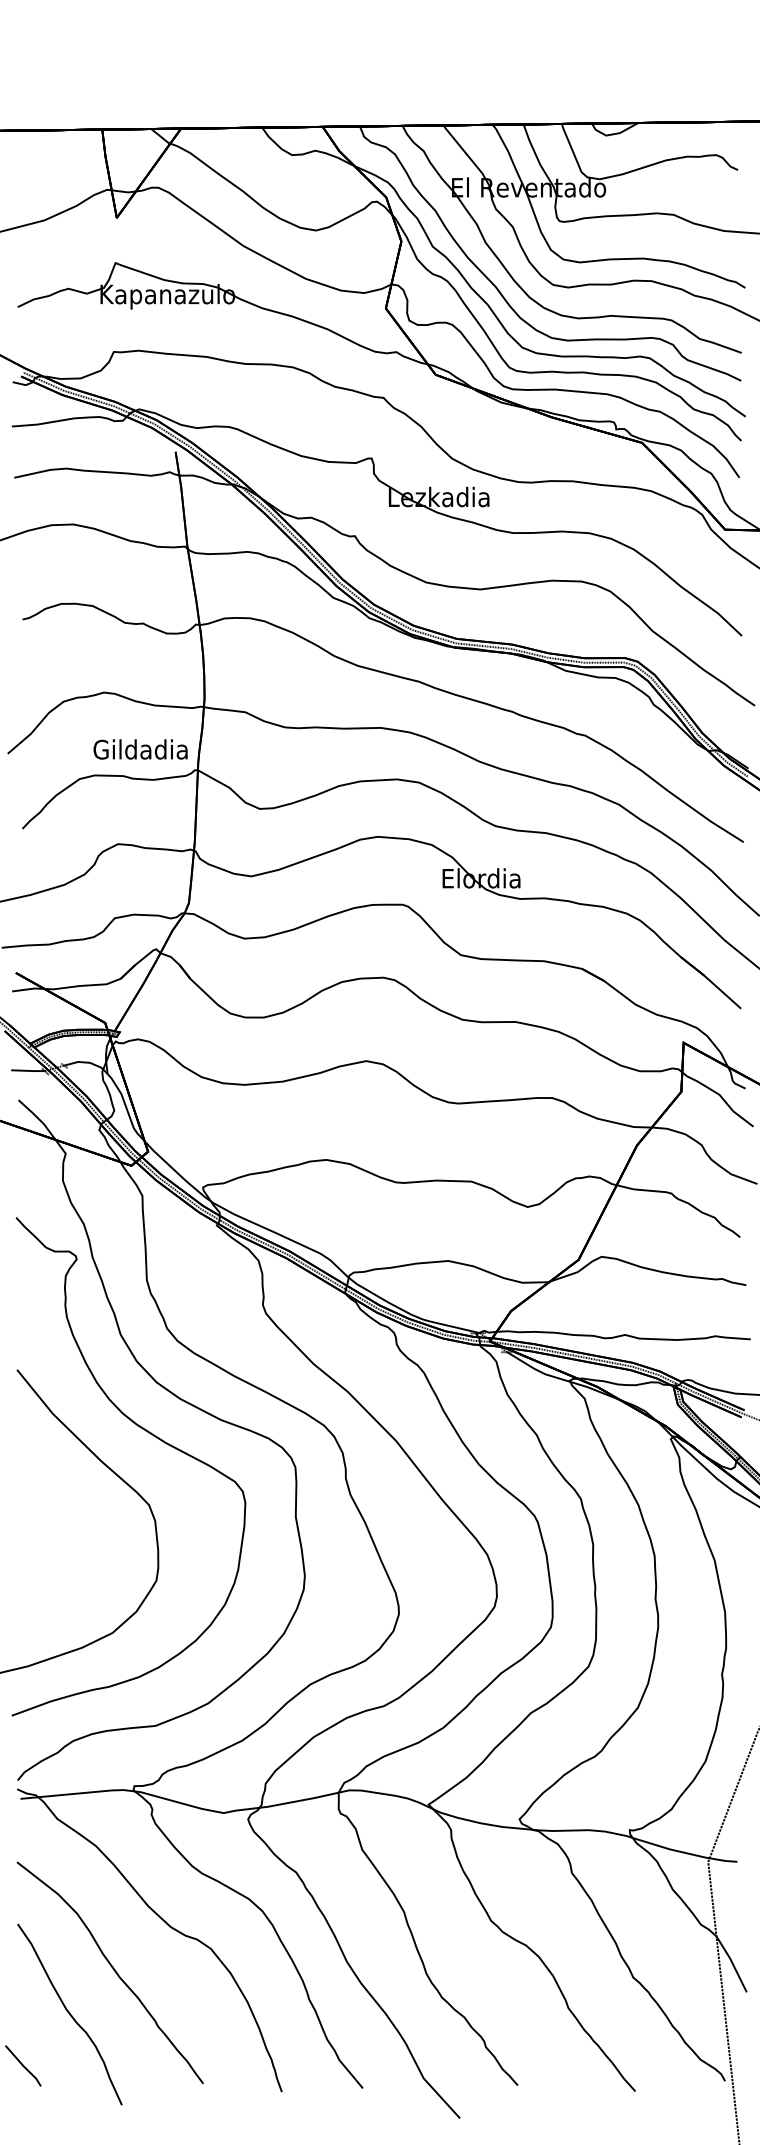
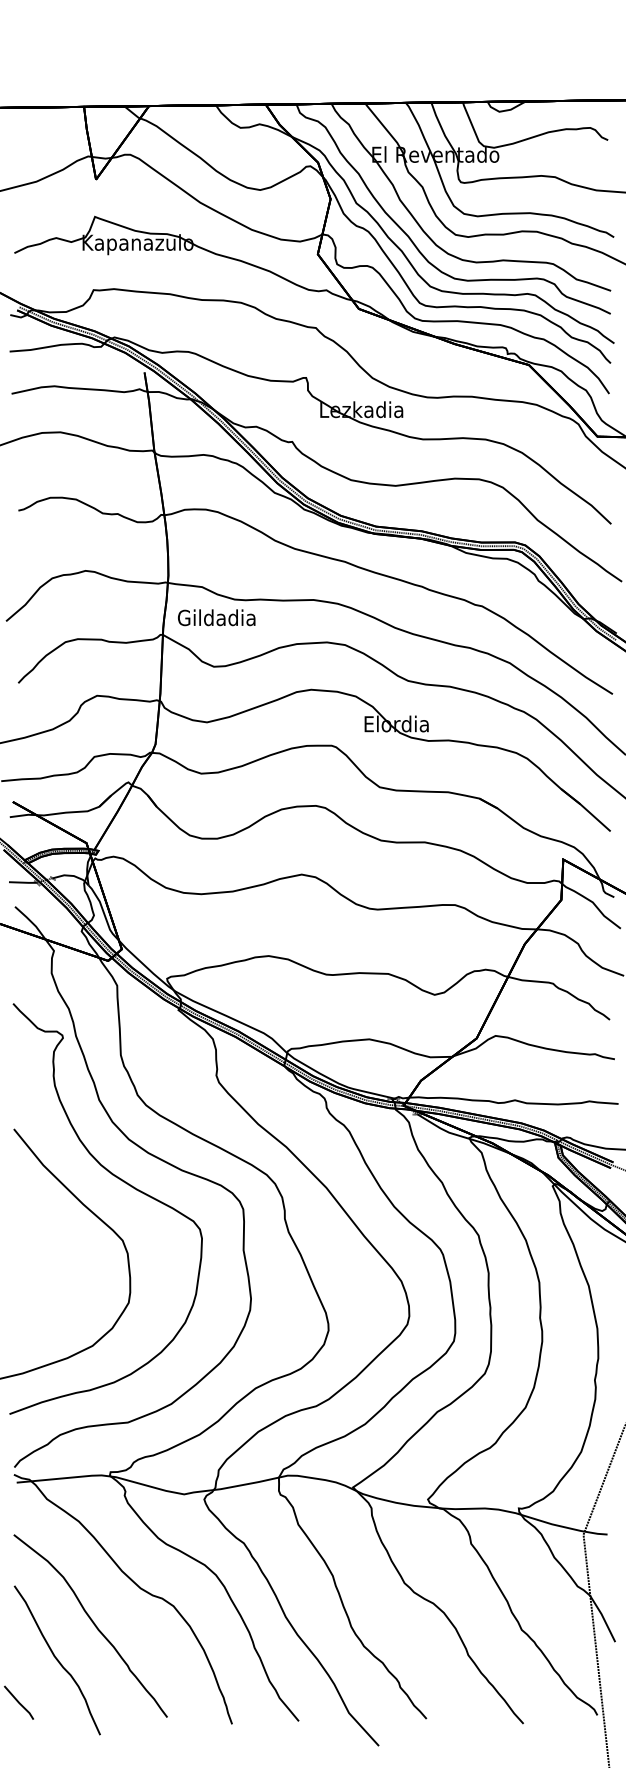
text: (140, 749) -> (216, 617), moved

